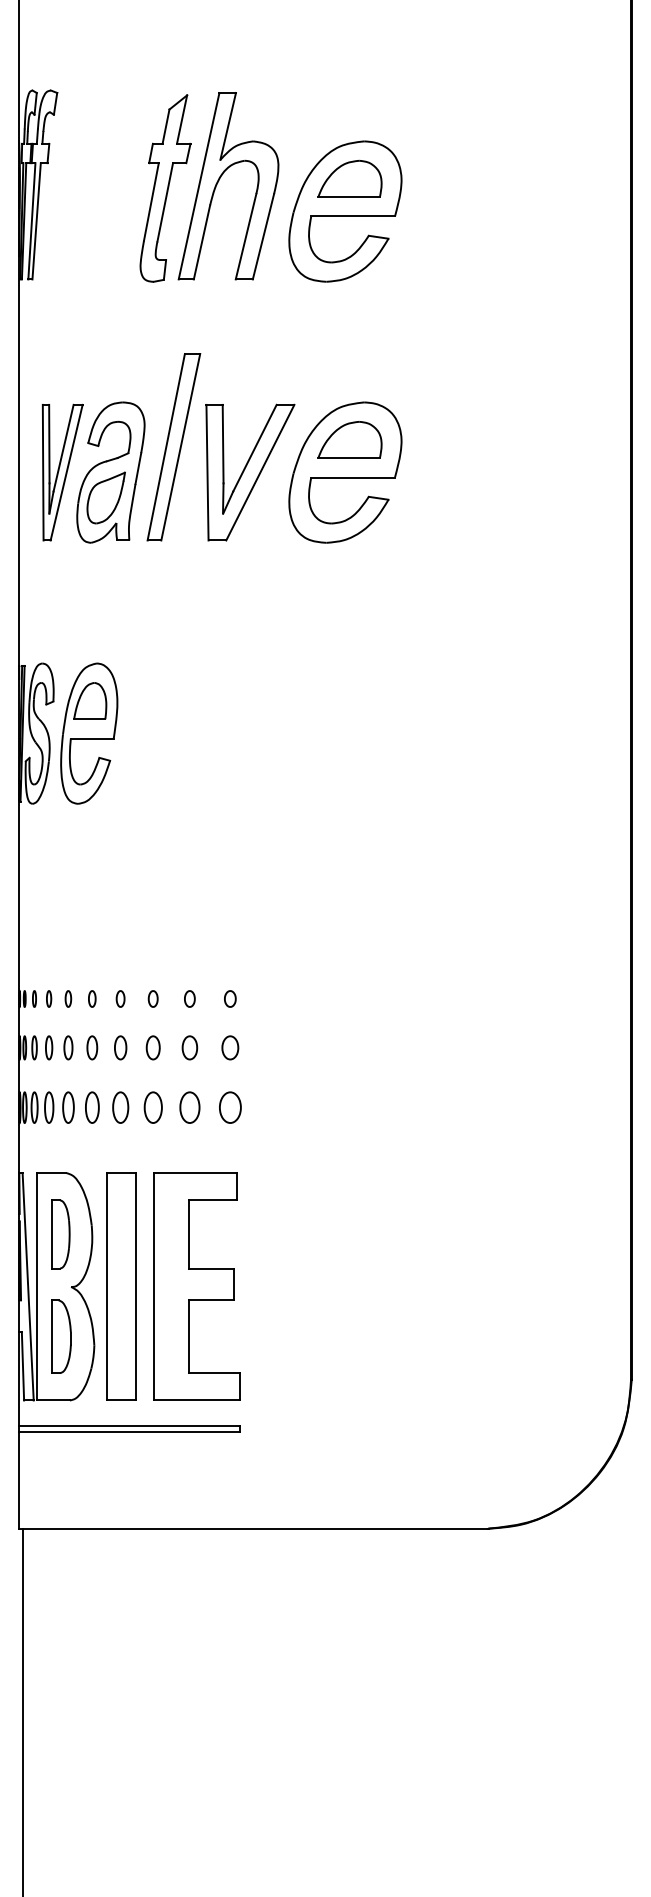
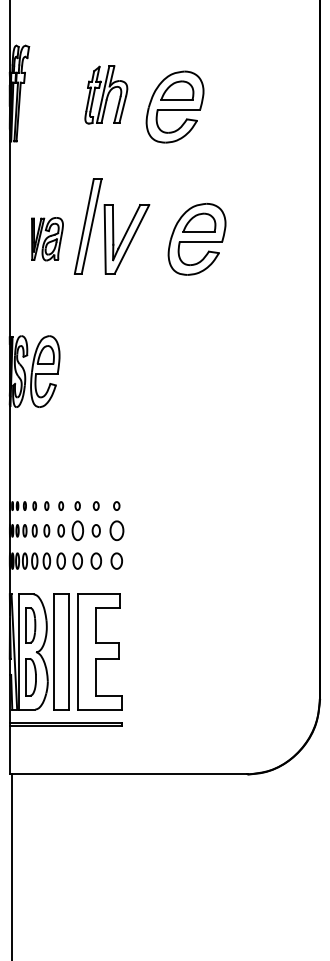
part: (210, 186) -> (106, 94), size x0.6
part: (93, 470) -> (47, 238), size x0.6
part: (344, 472) -> (196, 239), moved
part: (152, 1047) -> (77, 530), size x1.6
part: (229, 1047) -> (116, 530), size x1.6

